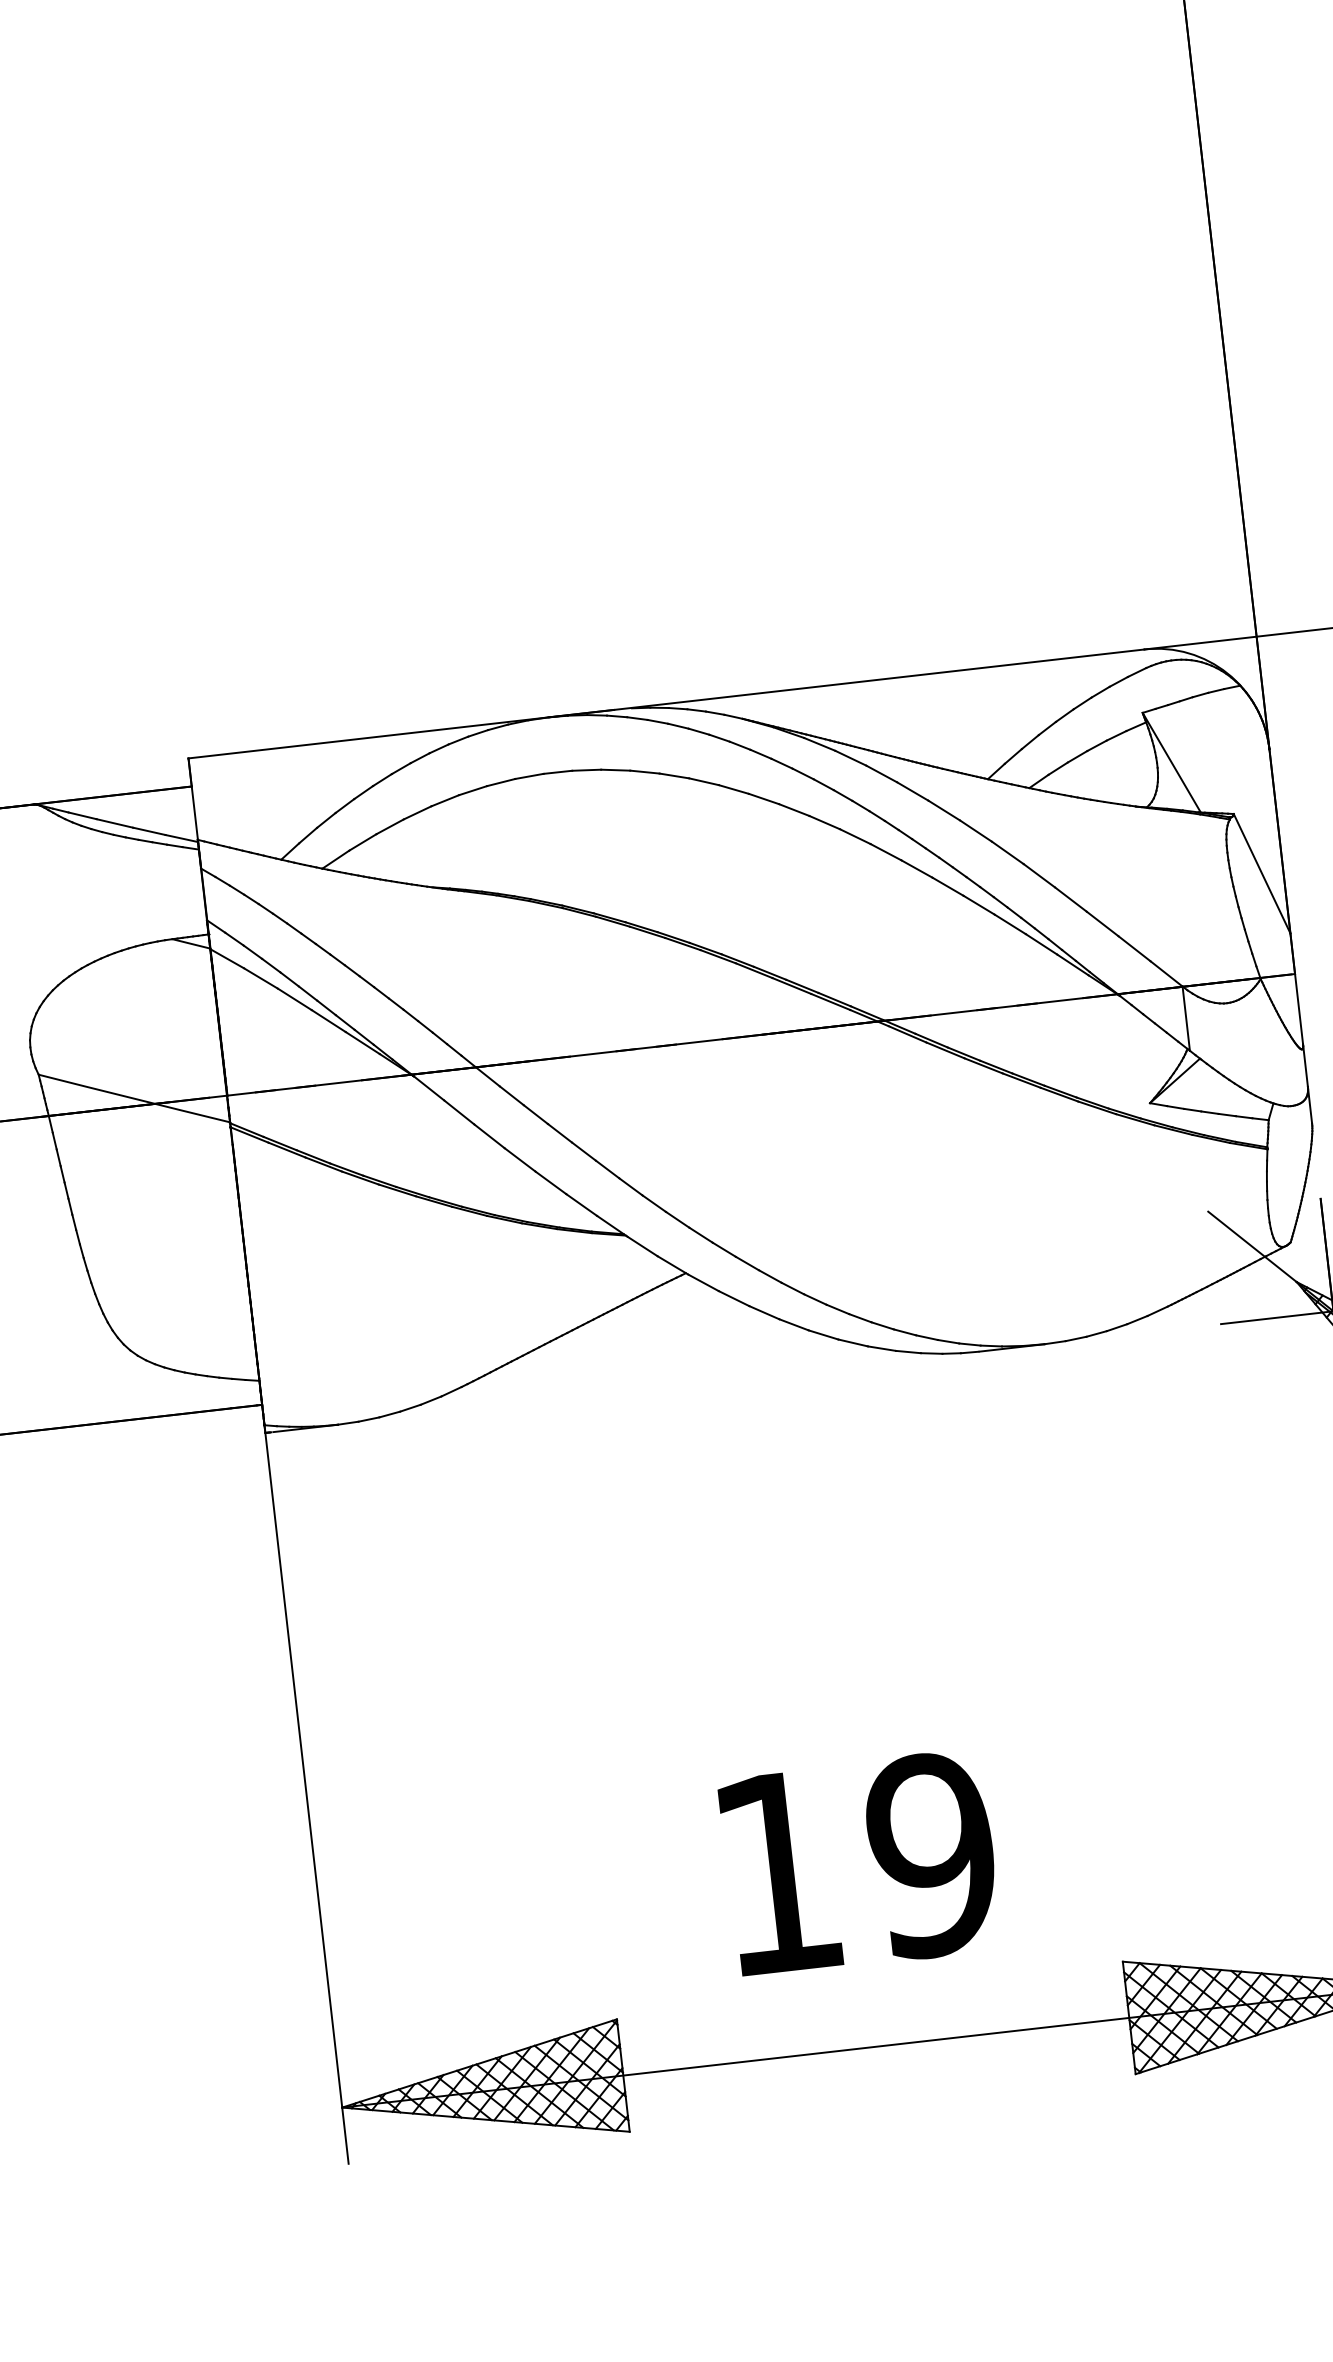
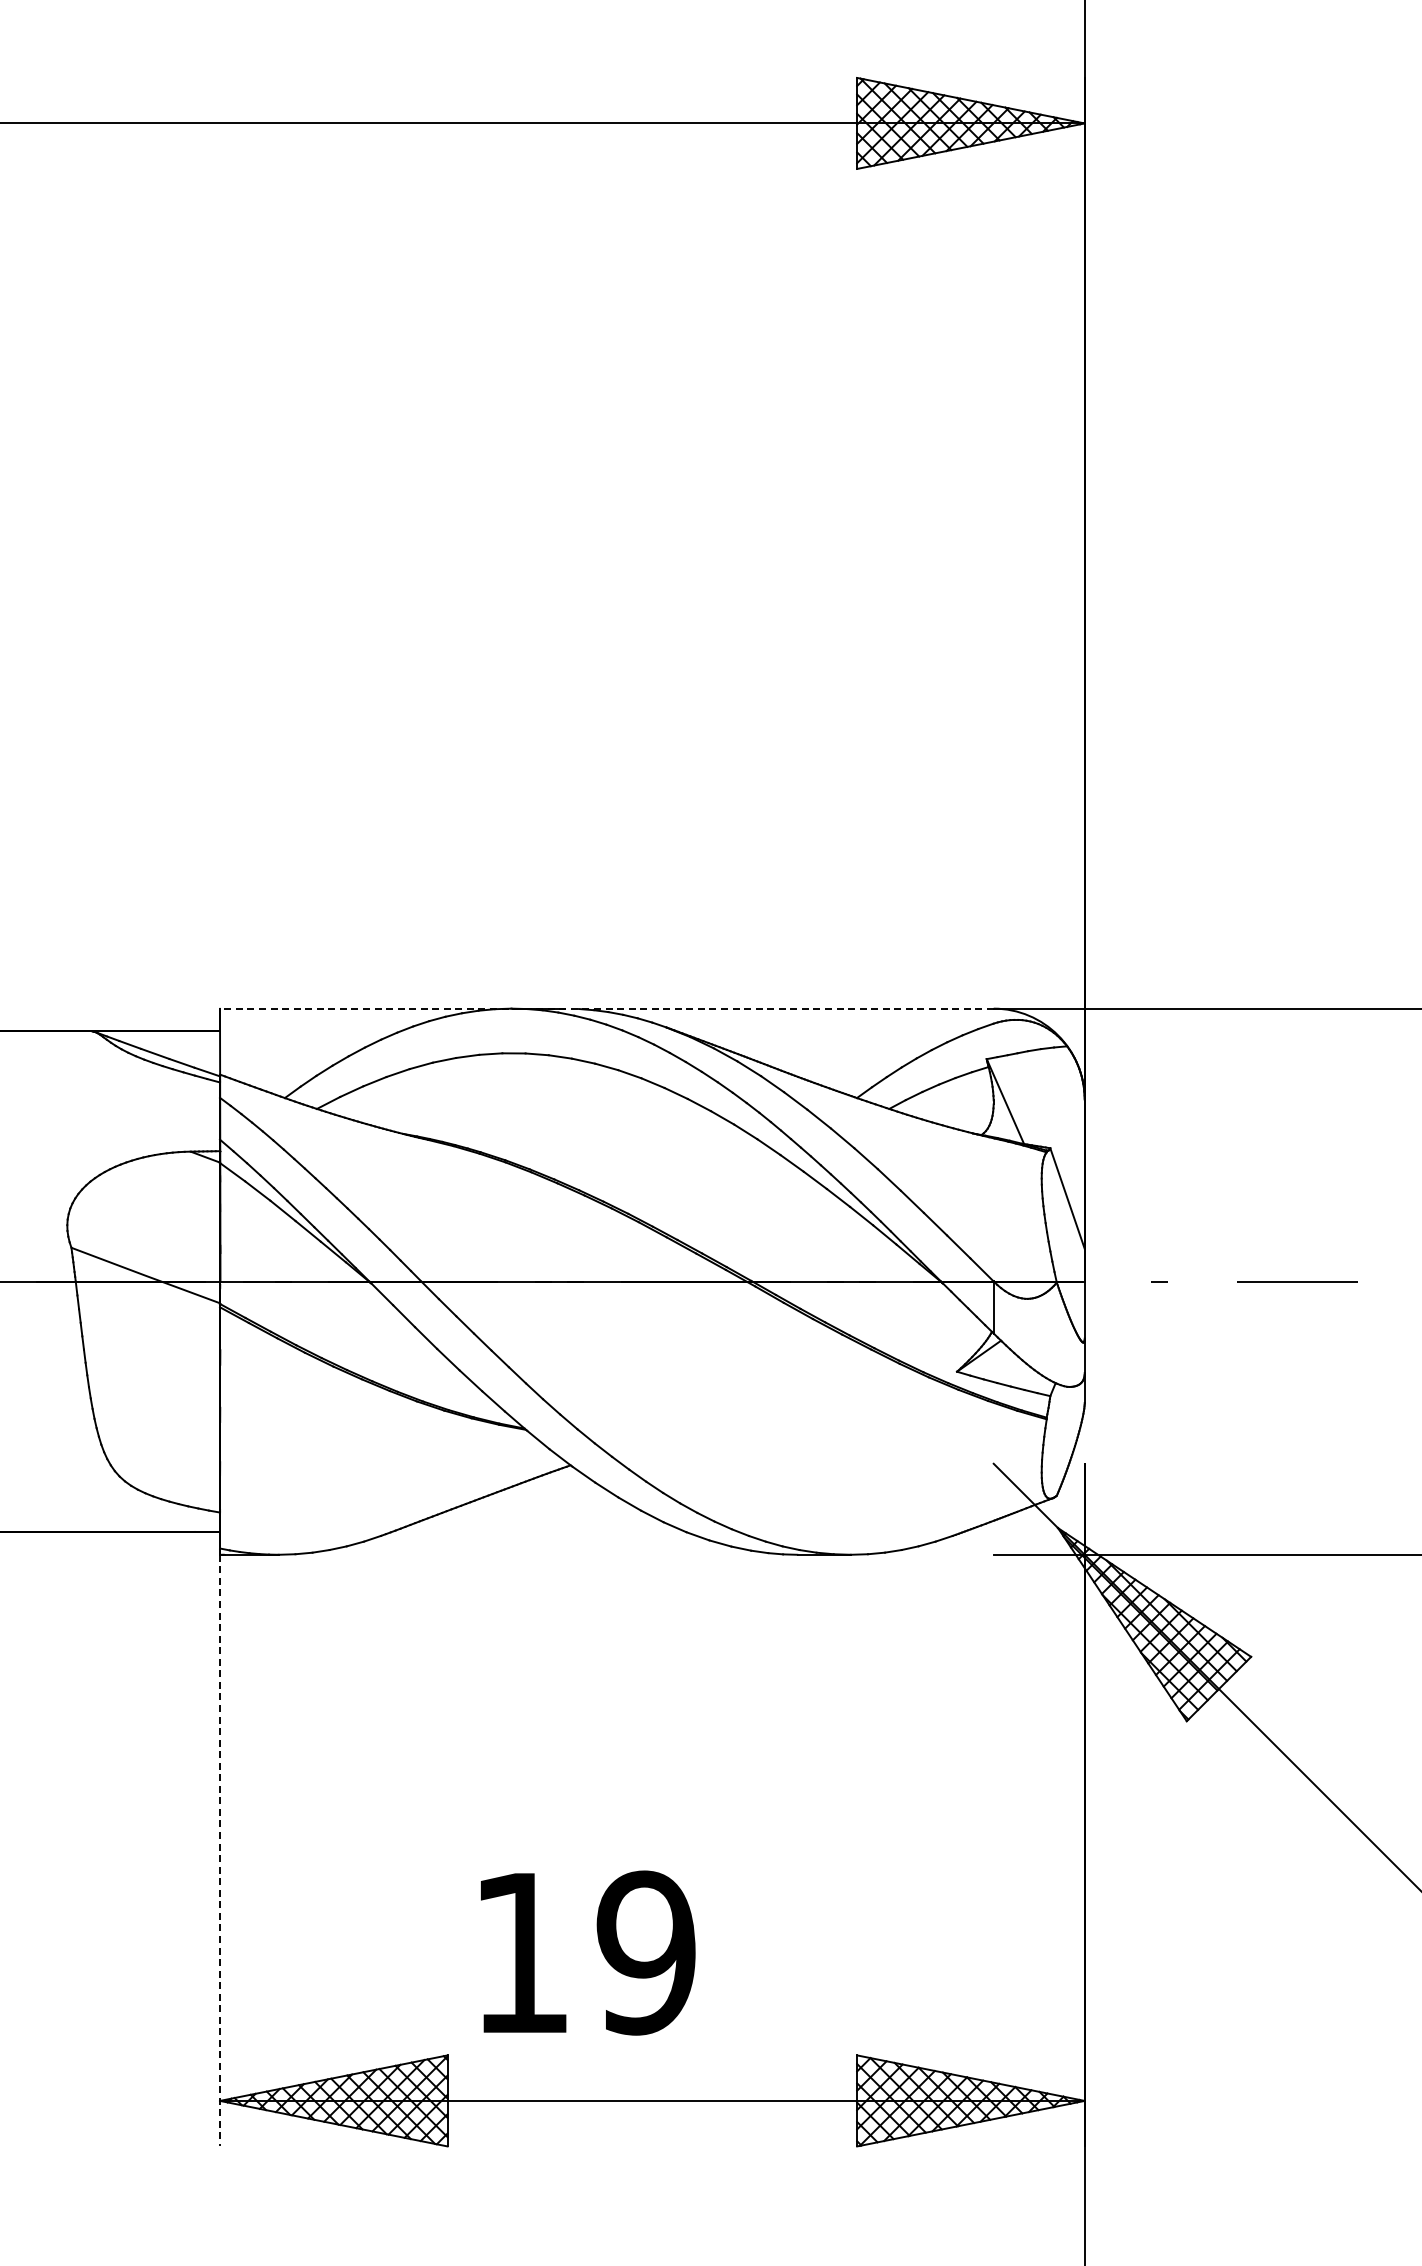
line: (665, 703) -> (606, 1008), solid -> dashed
line: (307, 1798) -> (220, 1850), solid -> dashed
text: (860, 1862) -> (588, 1952), moved

